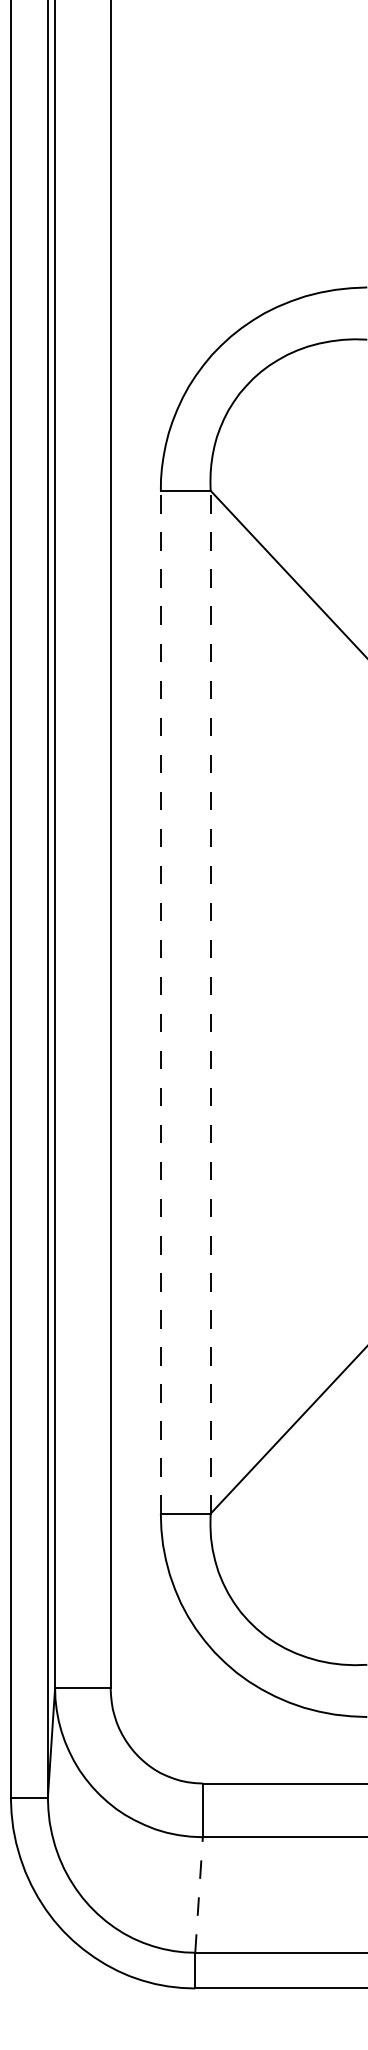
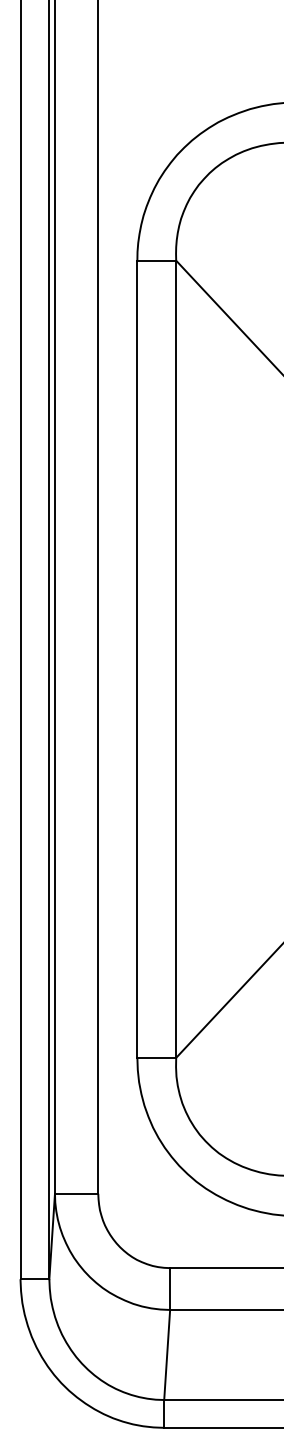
line: (160, 1001) -> (137, 658), dashed -> solid
line: (210, 1001) -> (176, 658), dashed -> solid
line: (199, 1894) -> (167, 1354), dashed -> solid

